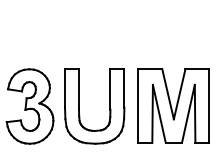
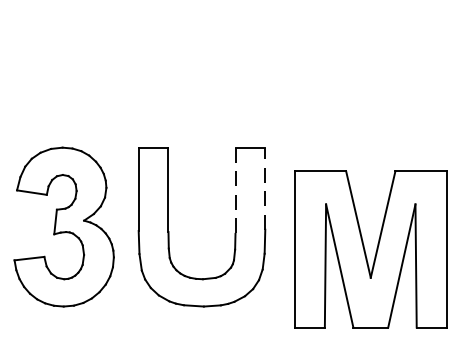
line: (124, 88) -> (265, 188), solid -> dashed
line: (110, 89) -> (235, 190), solid -> dashed
part: (173, 105) -> (369, 248), moved

